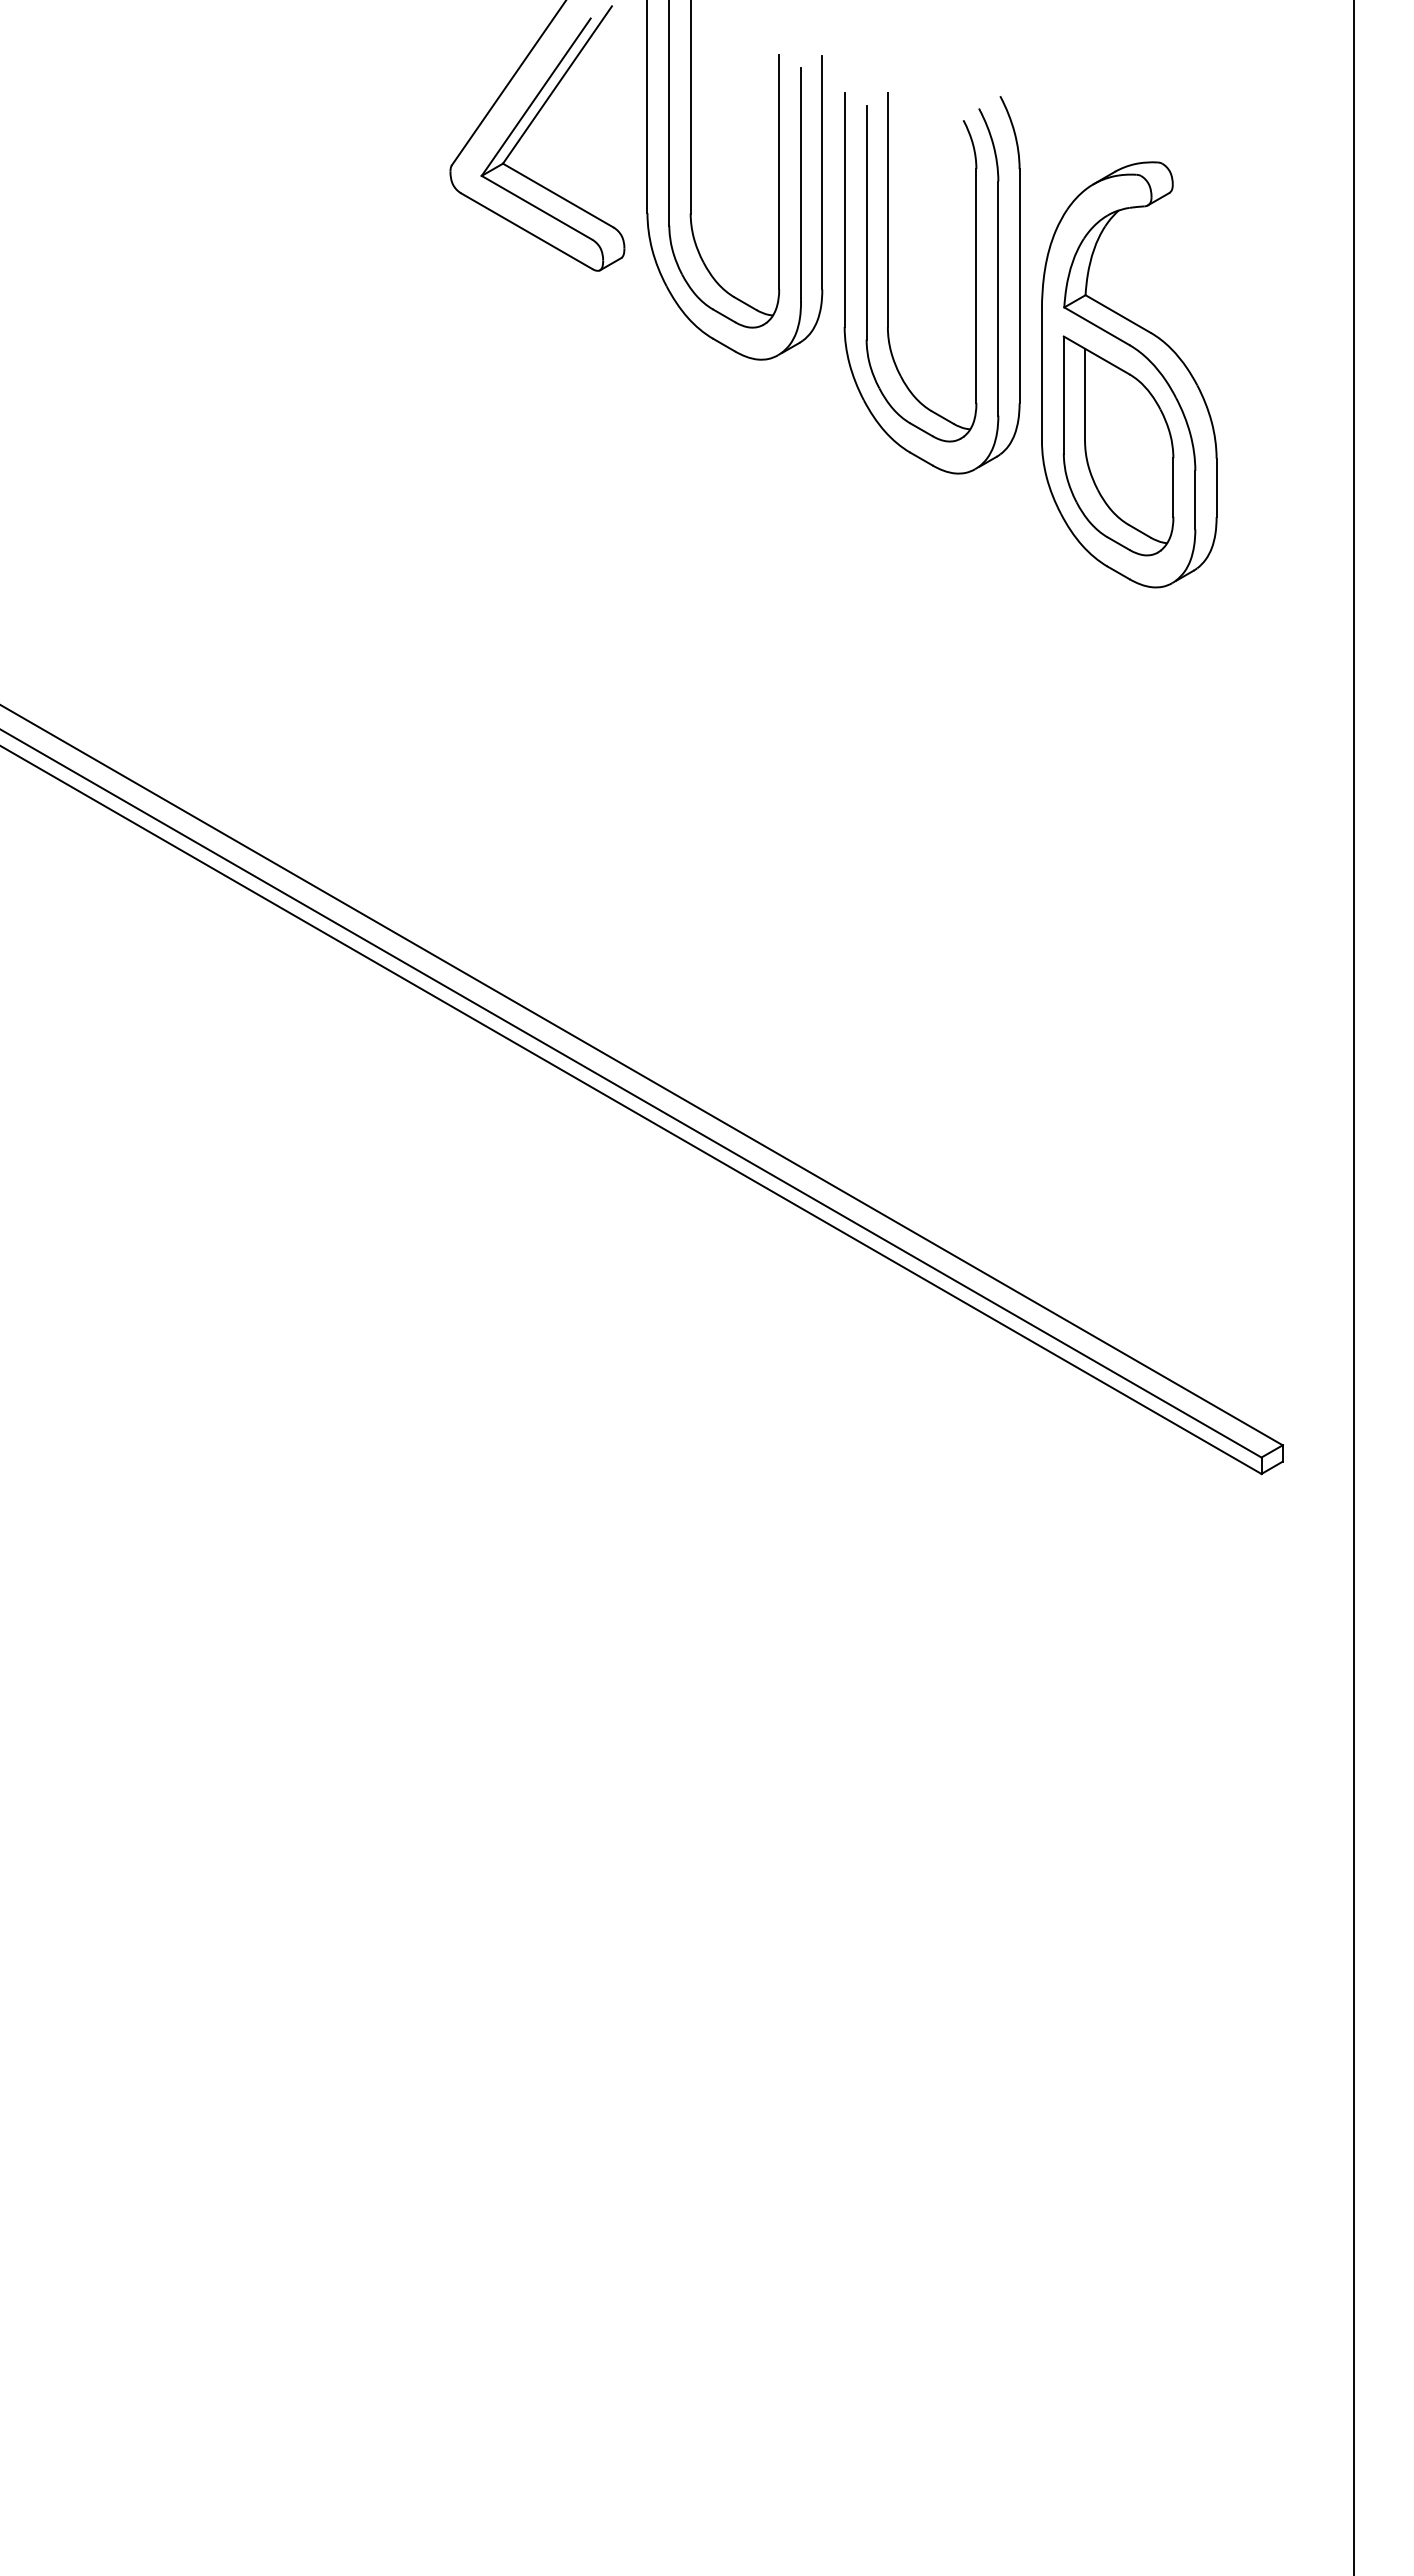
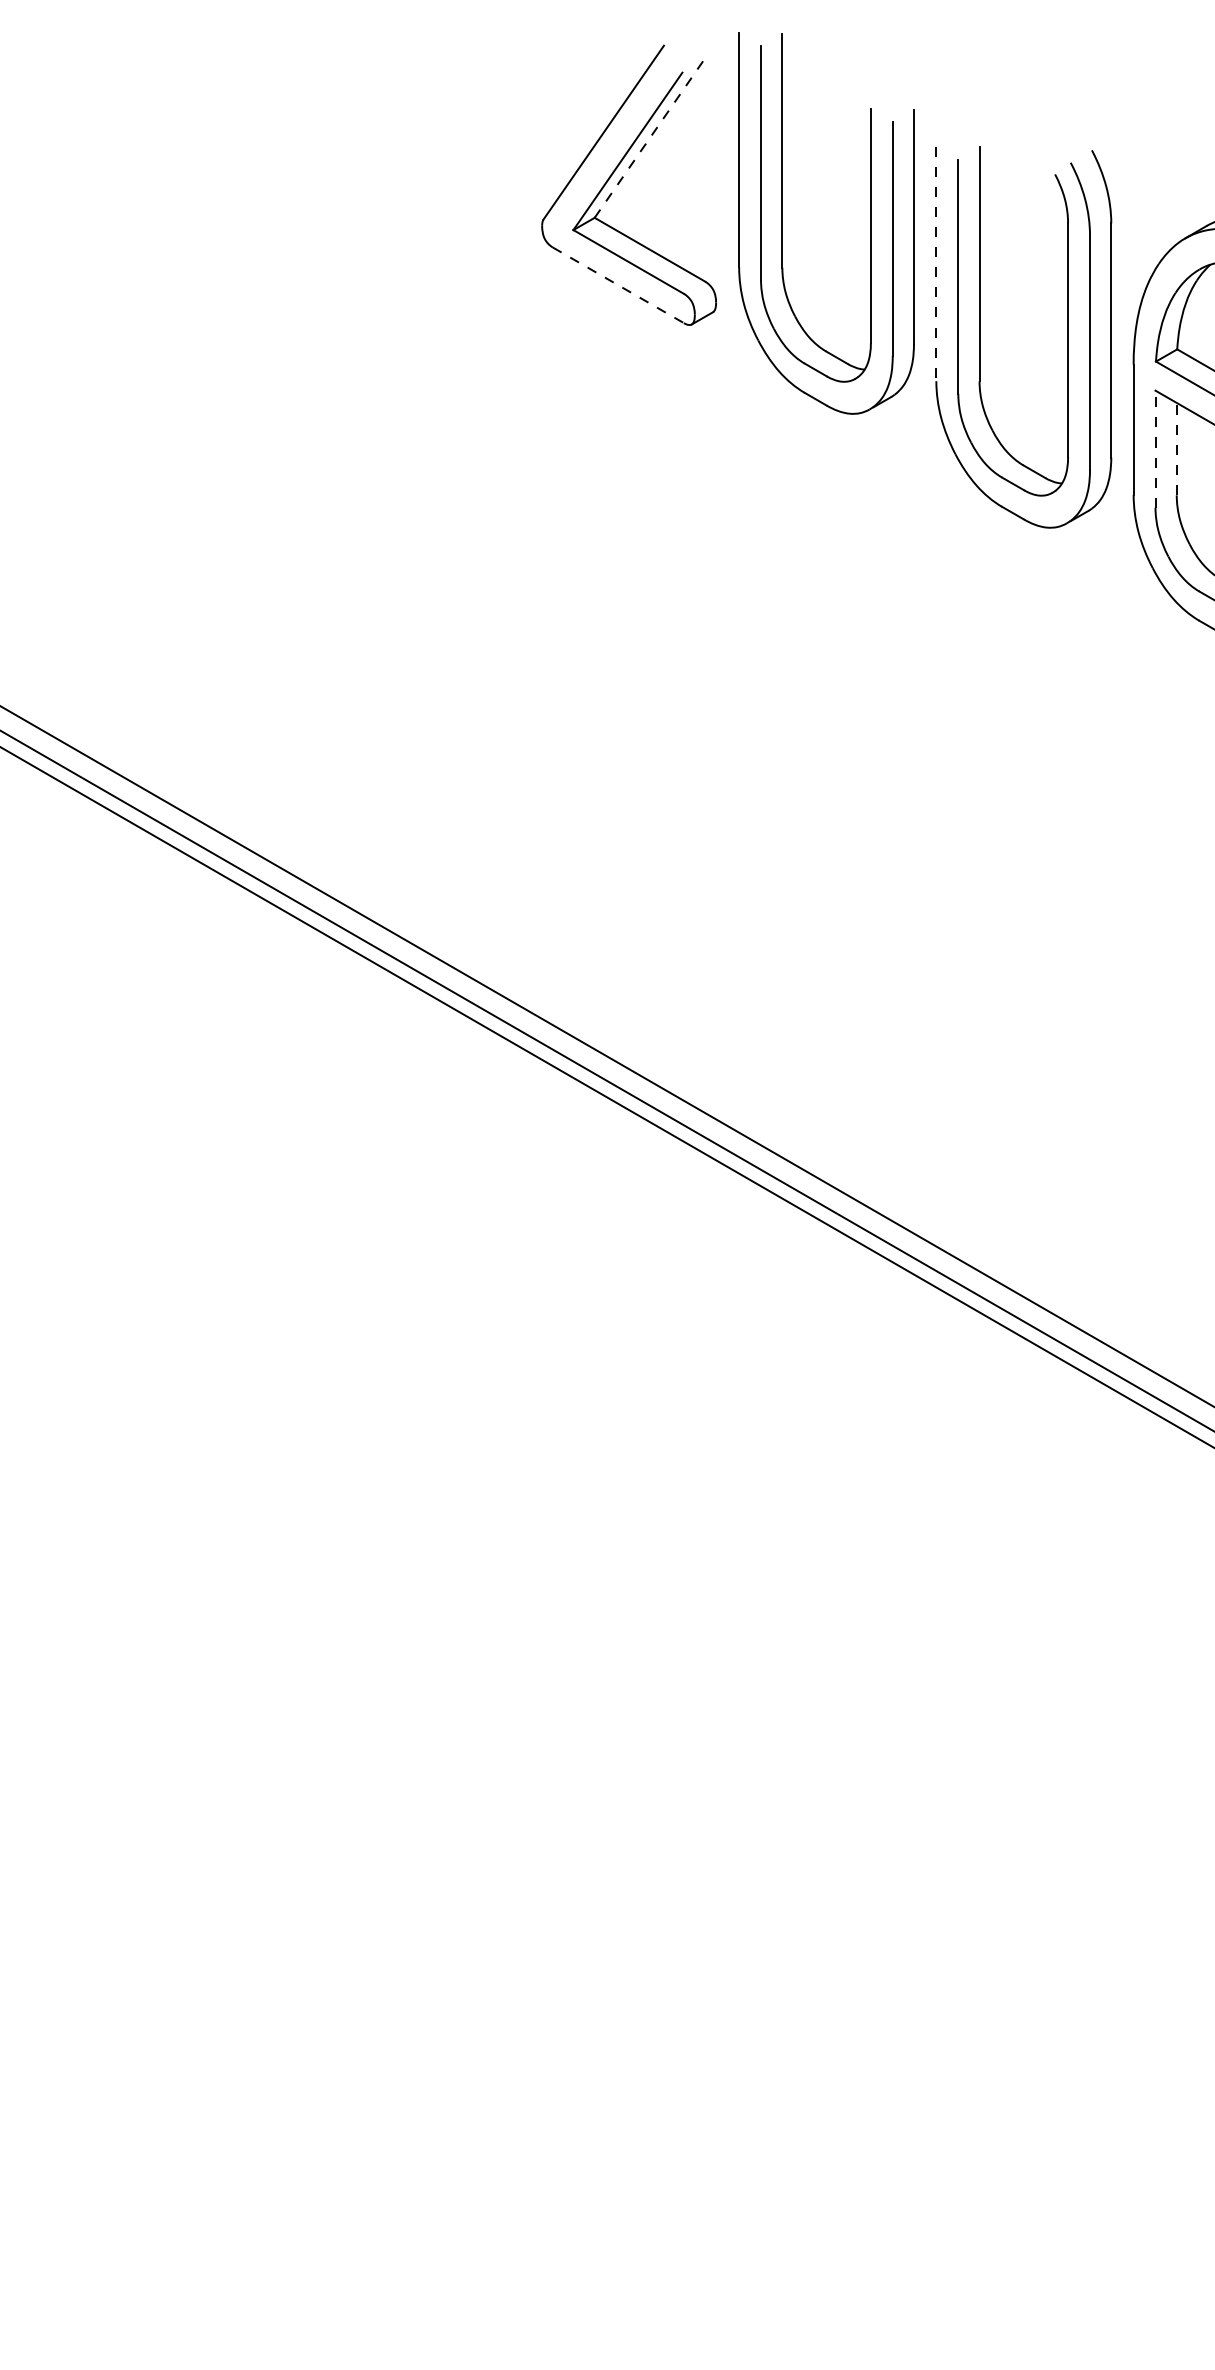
line: (557, 84) -> (649, 138), solid -> dashed
line: (844, 210) -> (936, 264), solid -> dashed
line: (526, 231) -> (618, 285), solid -> dashed
line: (1063, 394) -> (1155, 448), solid -> dashed
line: (1085, 394) -> (1177, 448), solid -> dashed

